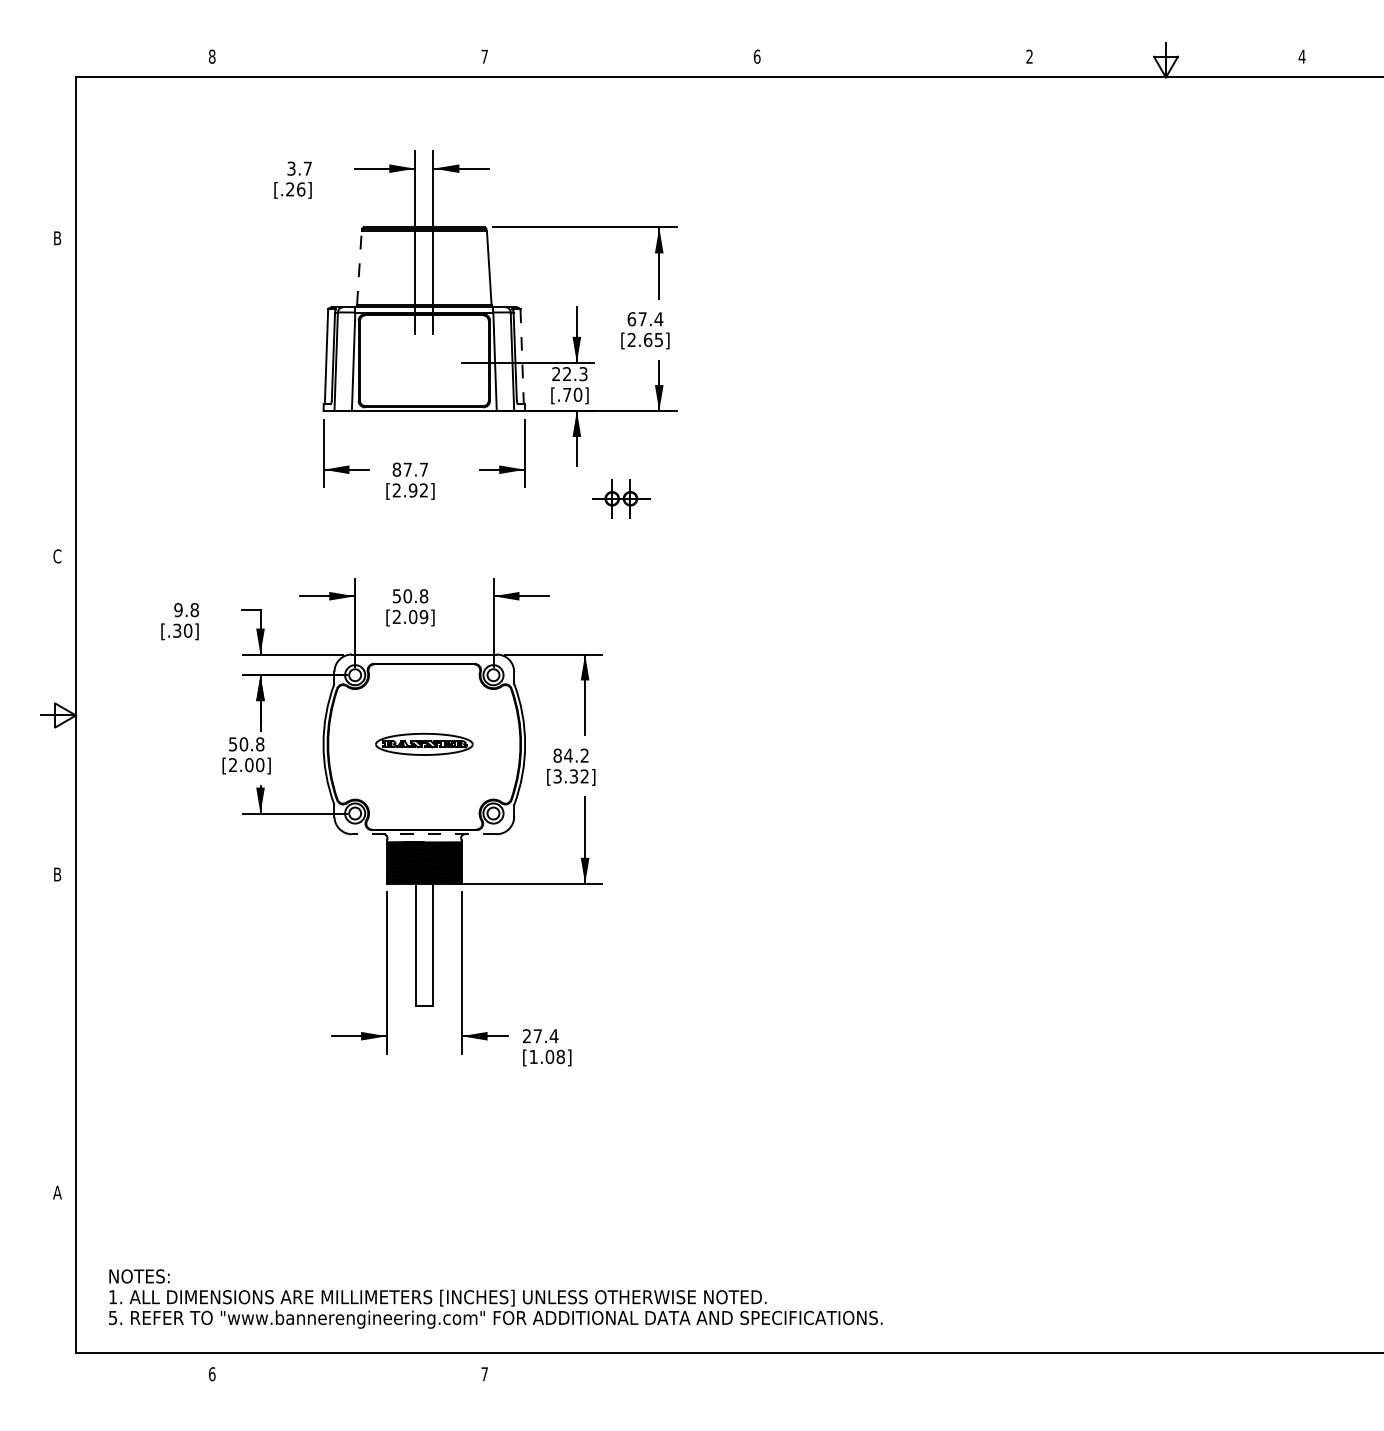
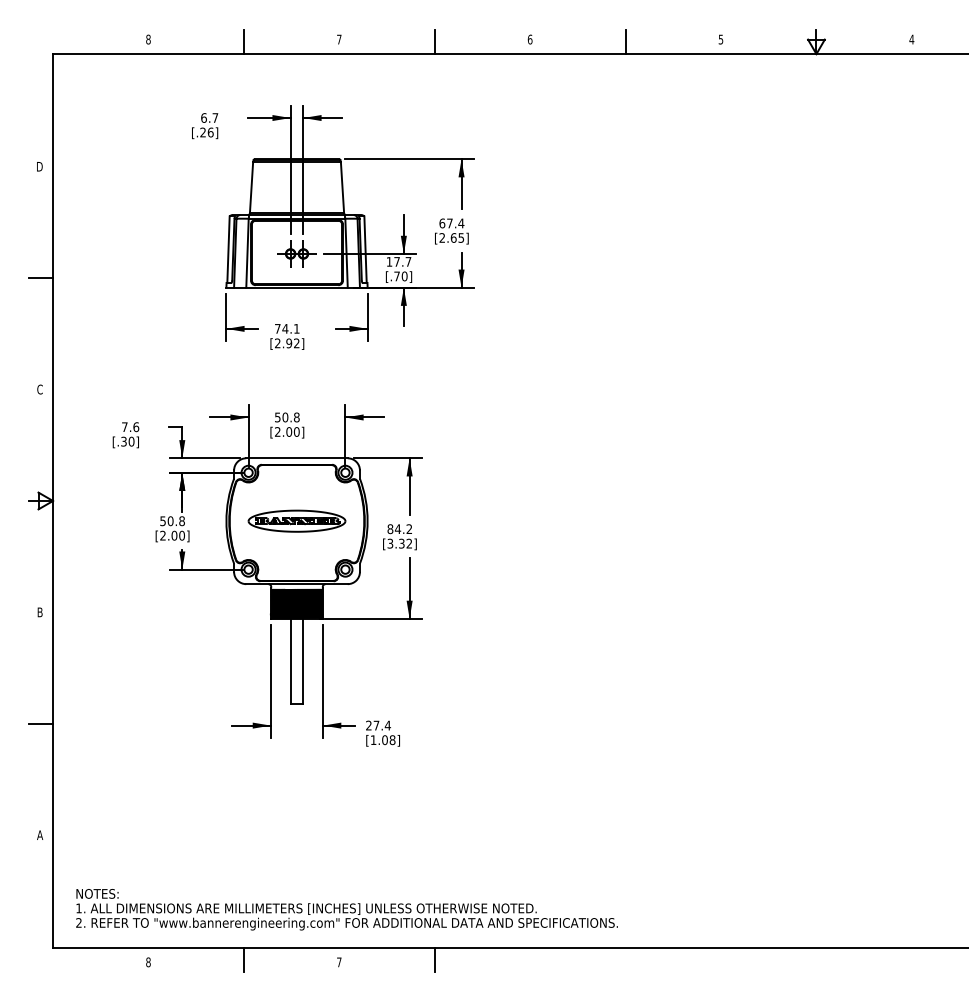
text: (1029, 56) -> (720, 39), 2 -> 5
line: (348, 59) -> (243, 41), added
line: (620, 59) -> (434, 41), added
line: (893, 59) -> (625, 41), added
text: (291, 168) -> (203, 117), 3.7 -> 6.7
text: (57, 238) -> (40, 166), B -> D
line: (359, 267) -> (251, 187), dashed -> solid
line: (522, 357) -> (365, 250), dashed -> solid
text: (569, 374) -> (398, 262), 22.3 -> 17.7
line: (58, 397) -> (40, 278), added
text: (409, 469) -> (286, 328), 87.7 -> 74.1
part: (621, 498) -> (297, 253), moved
text: (186, 610) -> (130, 427), 9.8 -> 7.6
text: (423, 617) -> (296, 432), [2.09] -> [2.00]
part: (424, 744) -> (297, 521), size x1.43
line: (423, 834) -> (296, 584), dashed -> solid
line: (58, 1033) -> (40, 723), added
text: (112, 1317) -> (78, 922), 5. -> 2.
line: (348, 1370) -> (243, 959), added
line: (620, 1370) -> (434, 959), added
text: (211, 1374) -> (147, 962), 6 -> 8

